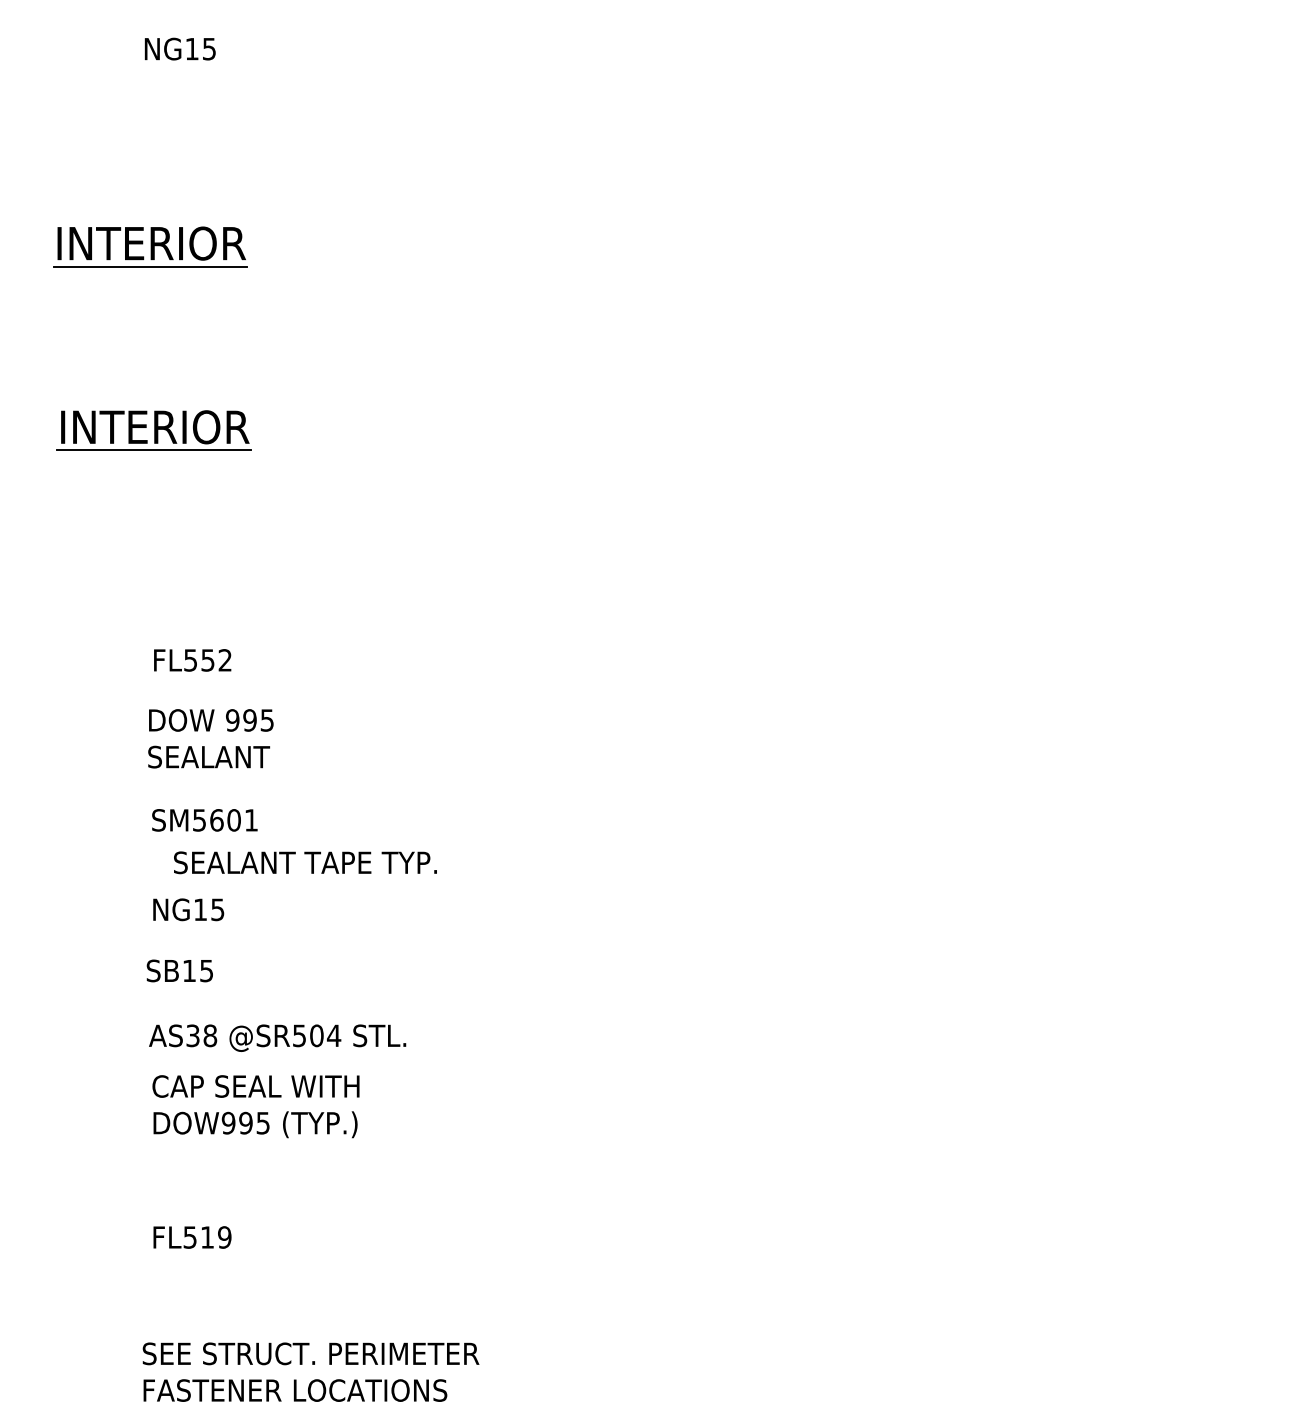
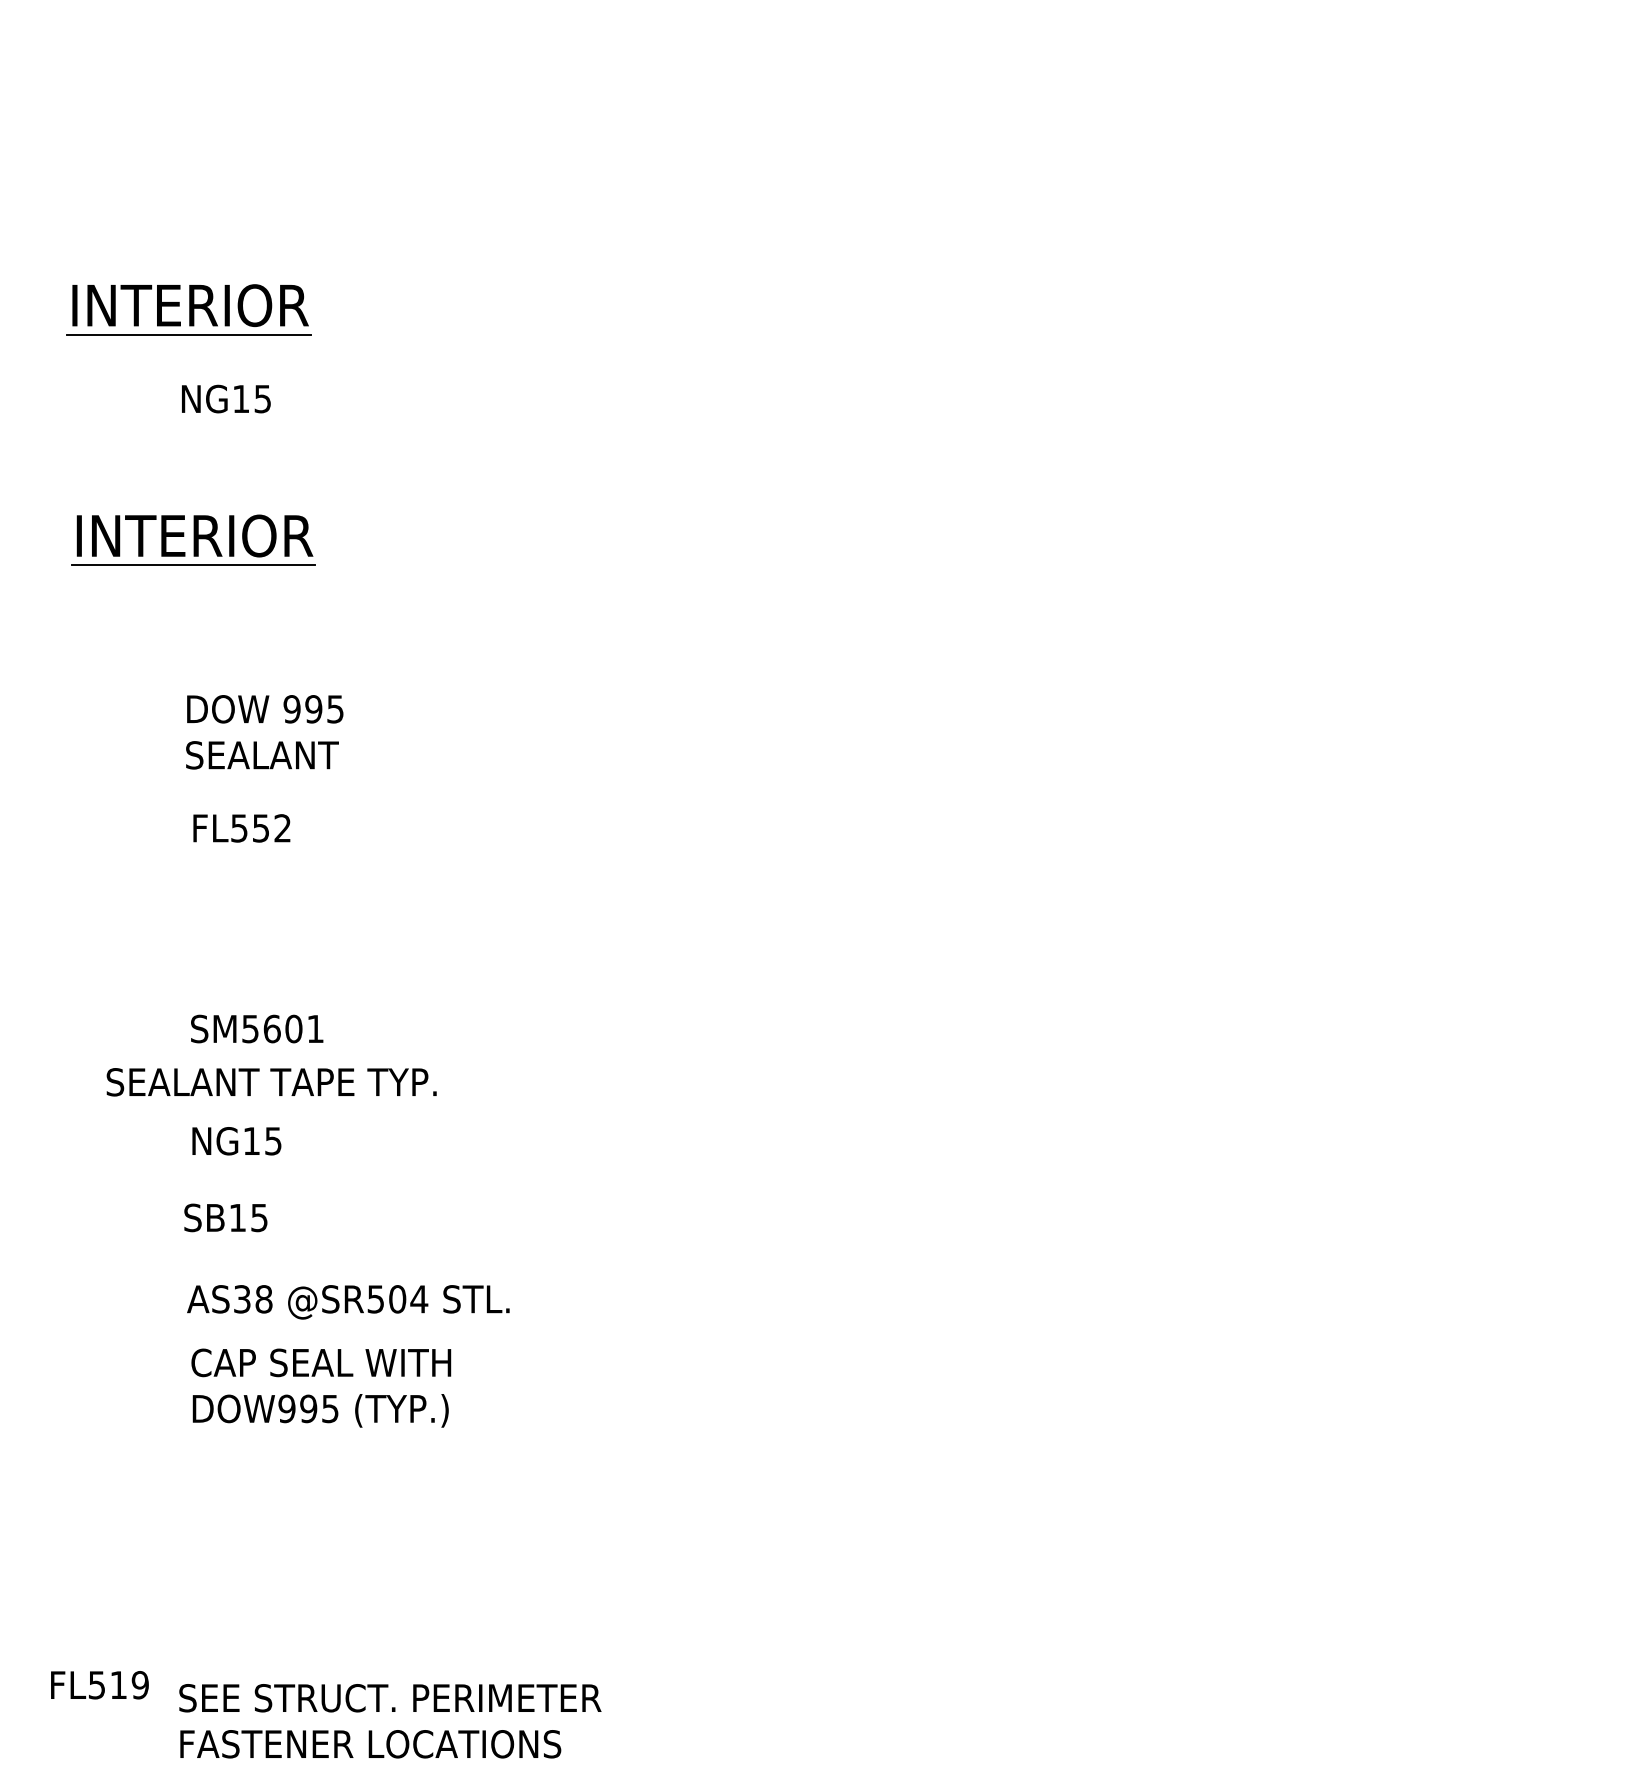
text: (179, 48) -> (225, 398), moved
text: (210, 738) -> (264, 731), moved
text: (305, 862) -> (271, 1081), moved
text: (192, 1237) -> (99, 1685), moved

